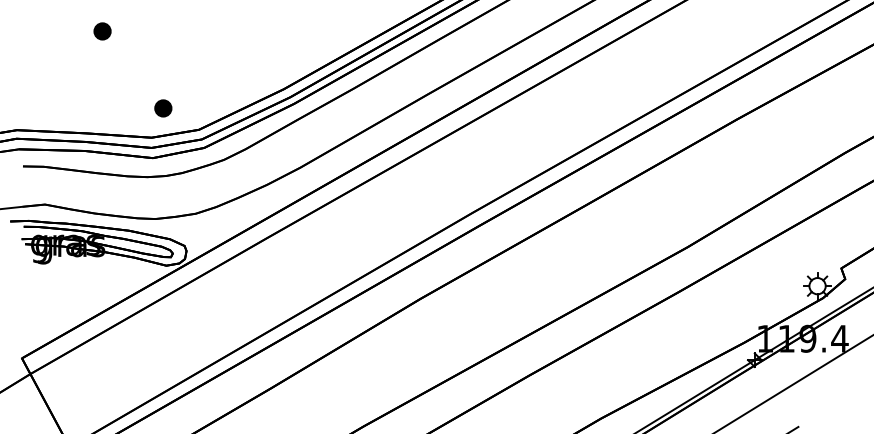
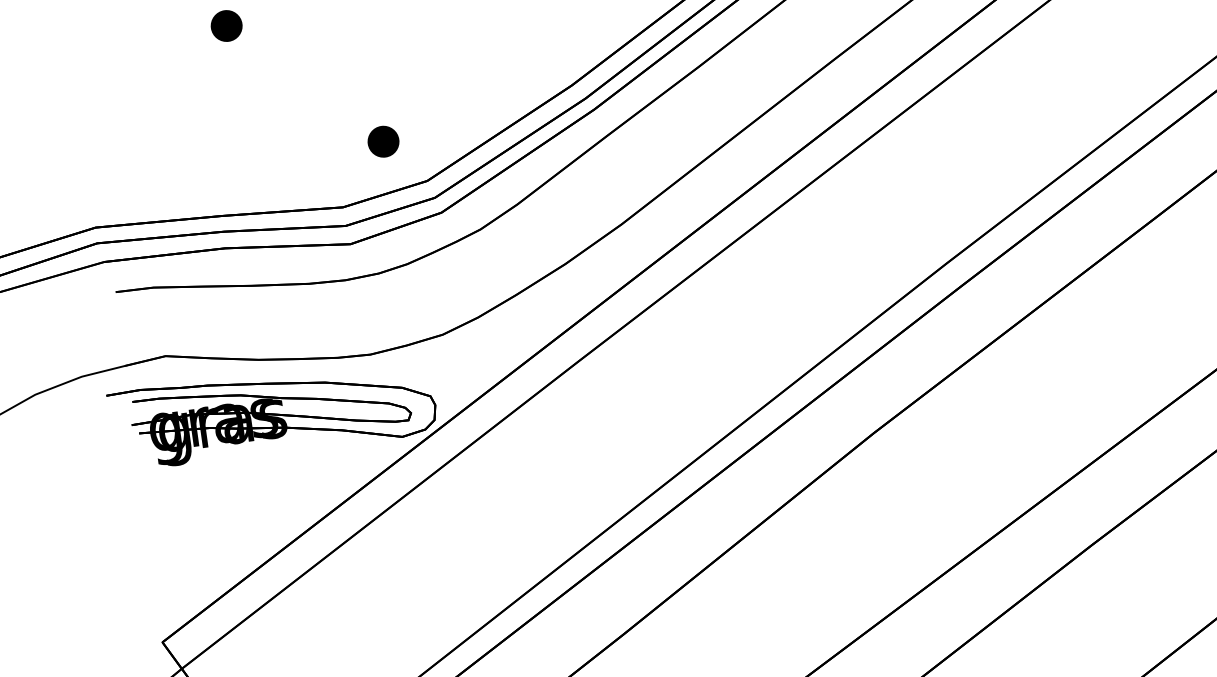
part: (163, 108) -> (383, 141), moved

